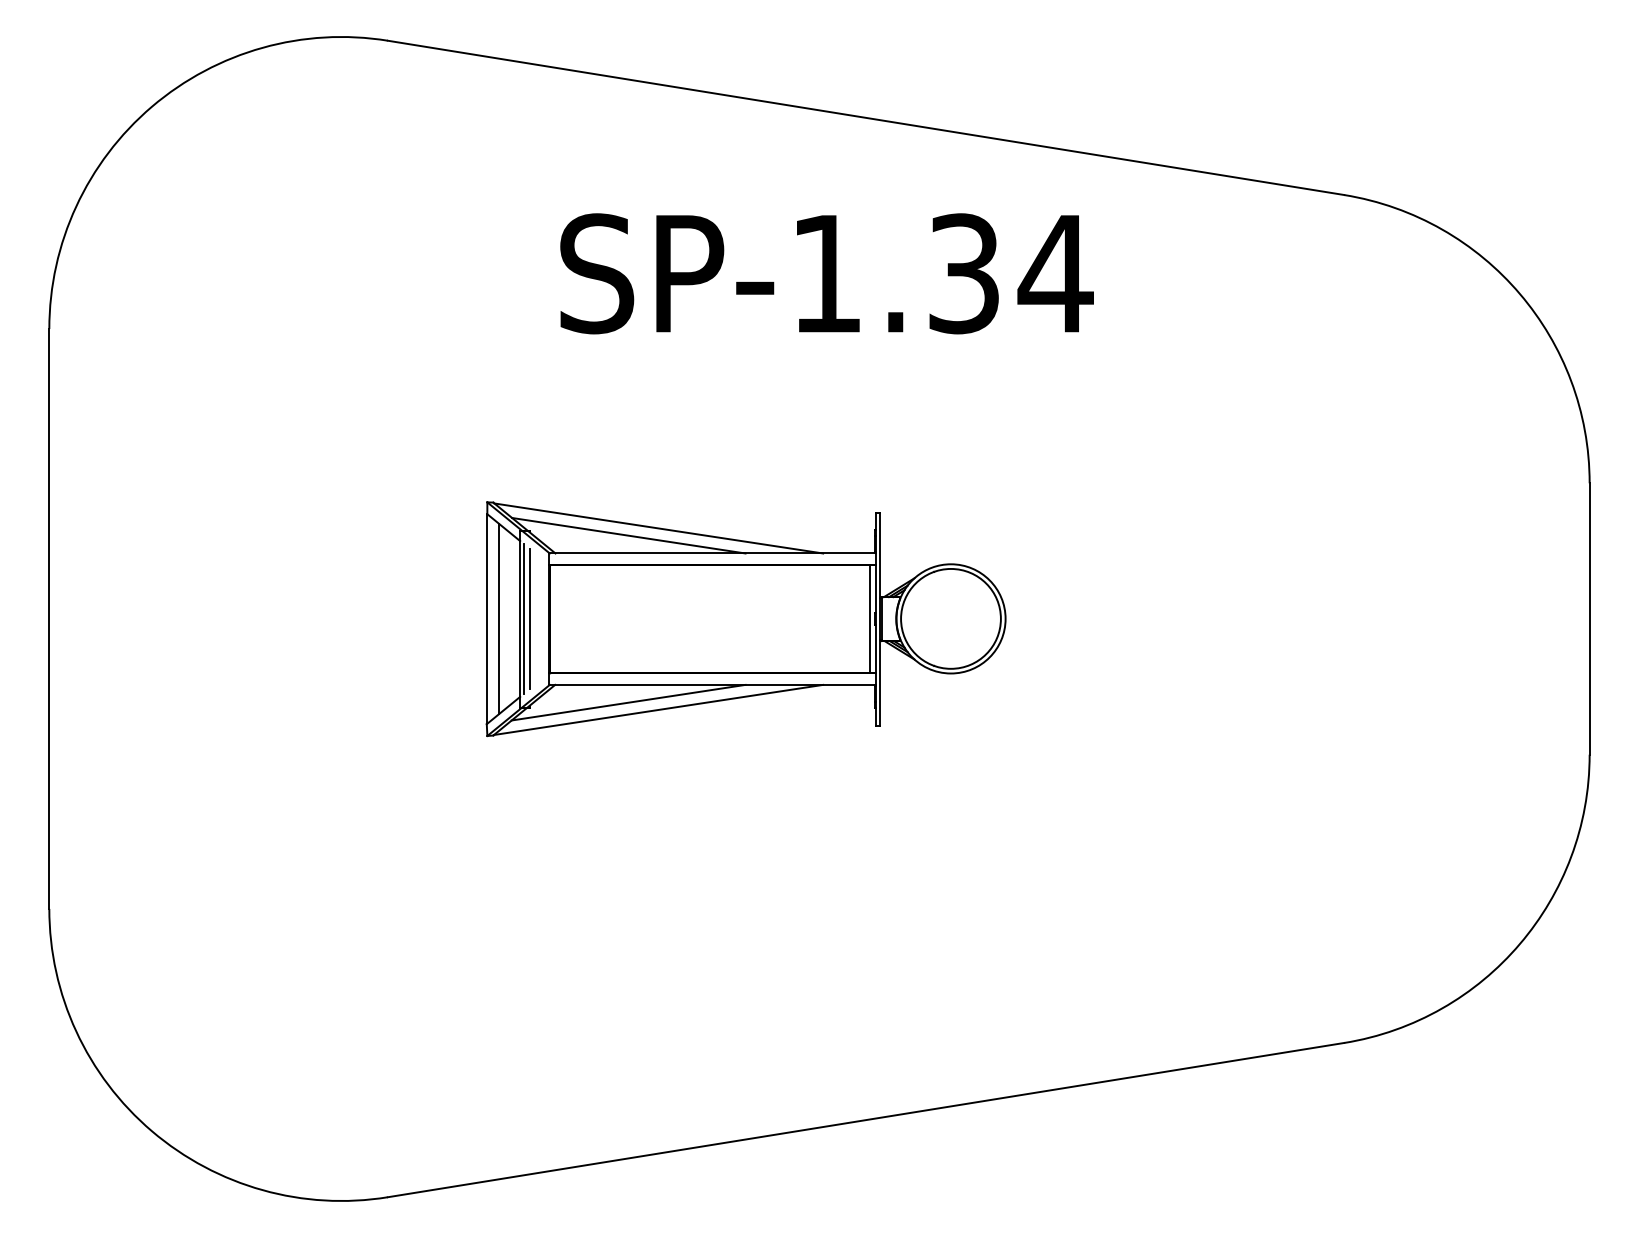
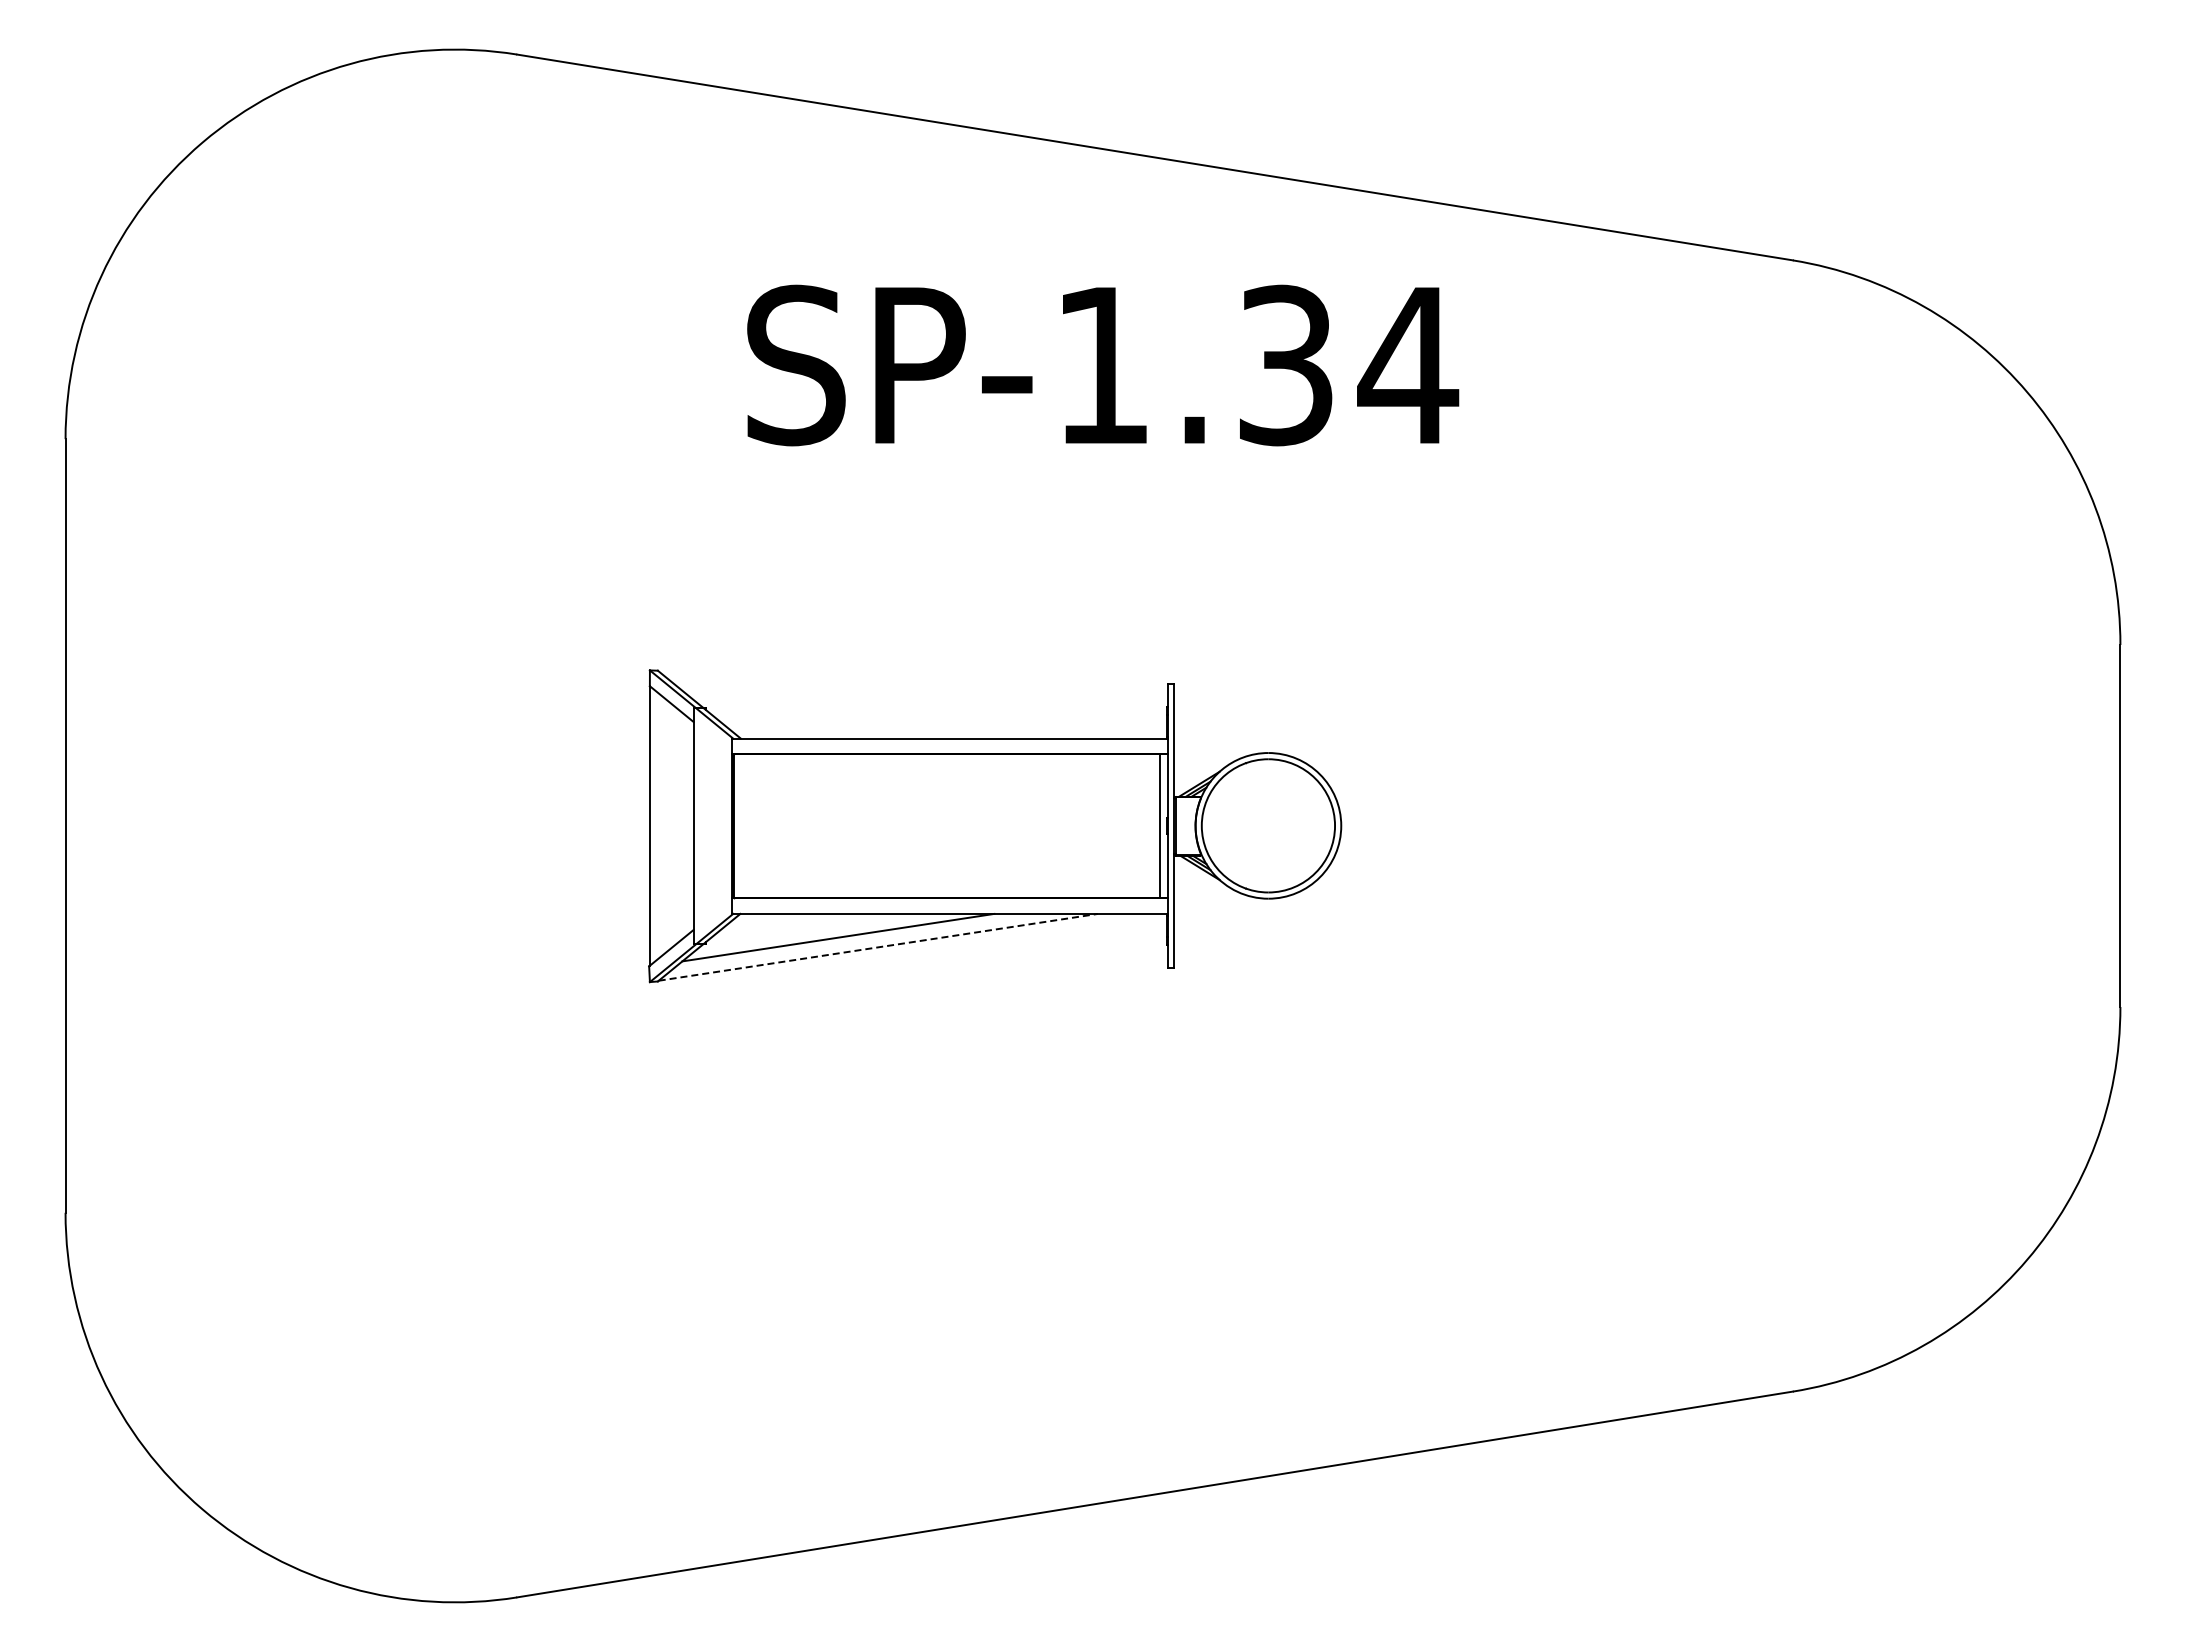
line: (658, 527) -> (878, 704), removed
line: (628, 535) -> (838, 714), removed
line: (499, 618) -> (665, 825), removed
line: (523, 618) -> (698, 825), removed
line: (529, 618) -> (706, 825), removed
line: (658, 710) -> (878, 947), solid -> dashed

